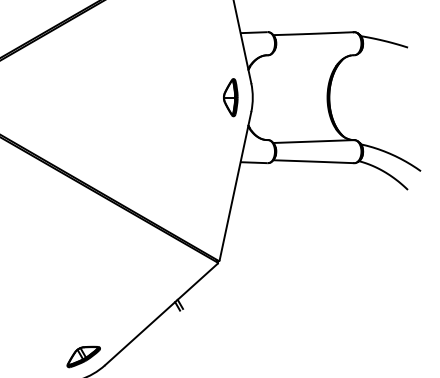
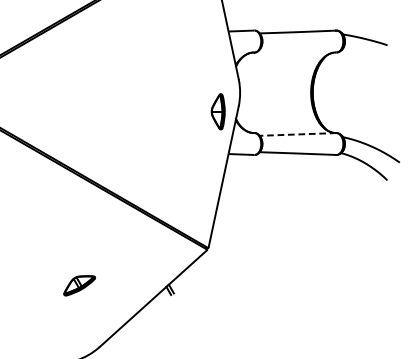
part: (230, 97) -> (218, 111), moved
line: (313, 141) -> (297, 134), solid -> dashed
part: (83, 356) -> (79, 285), moved

